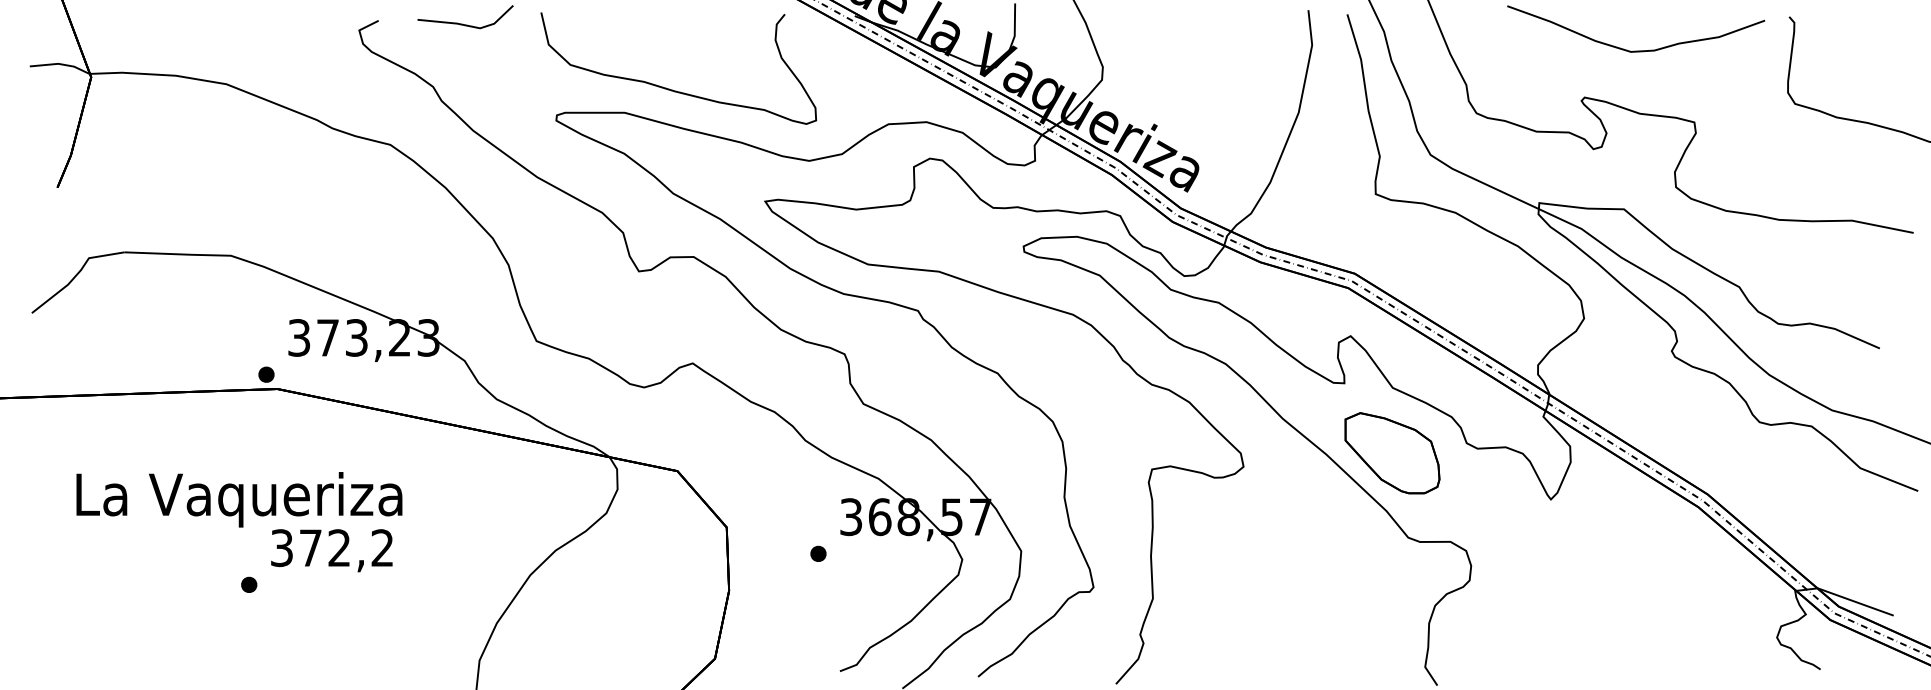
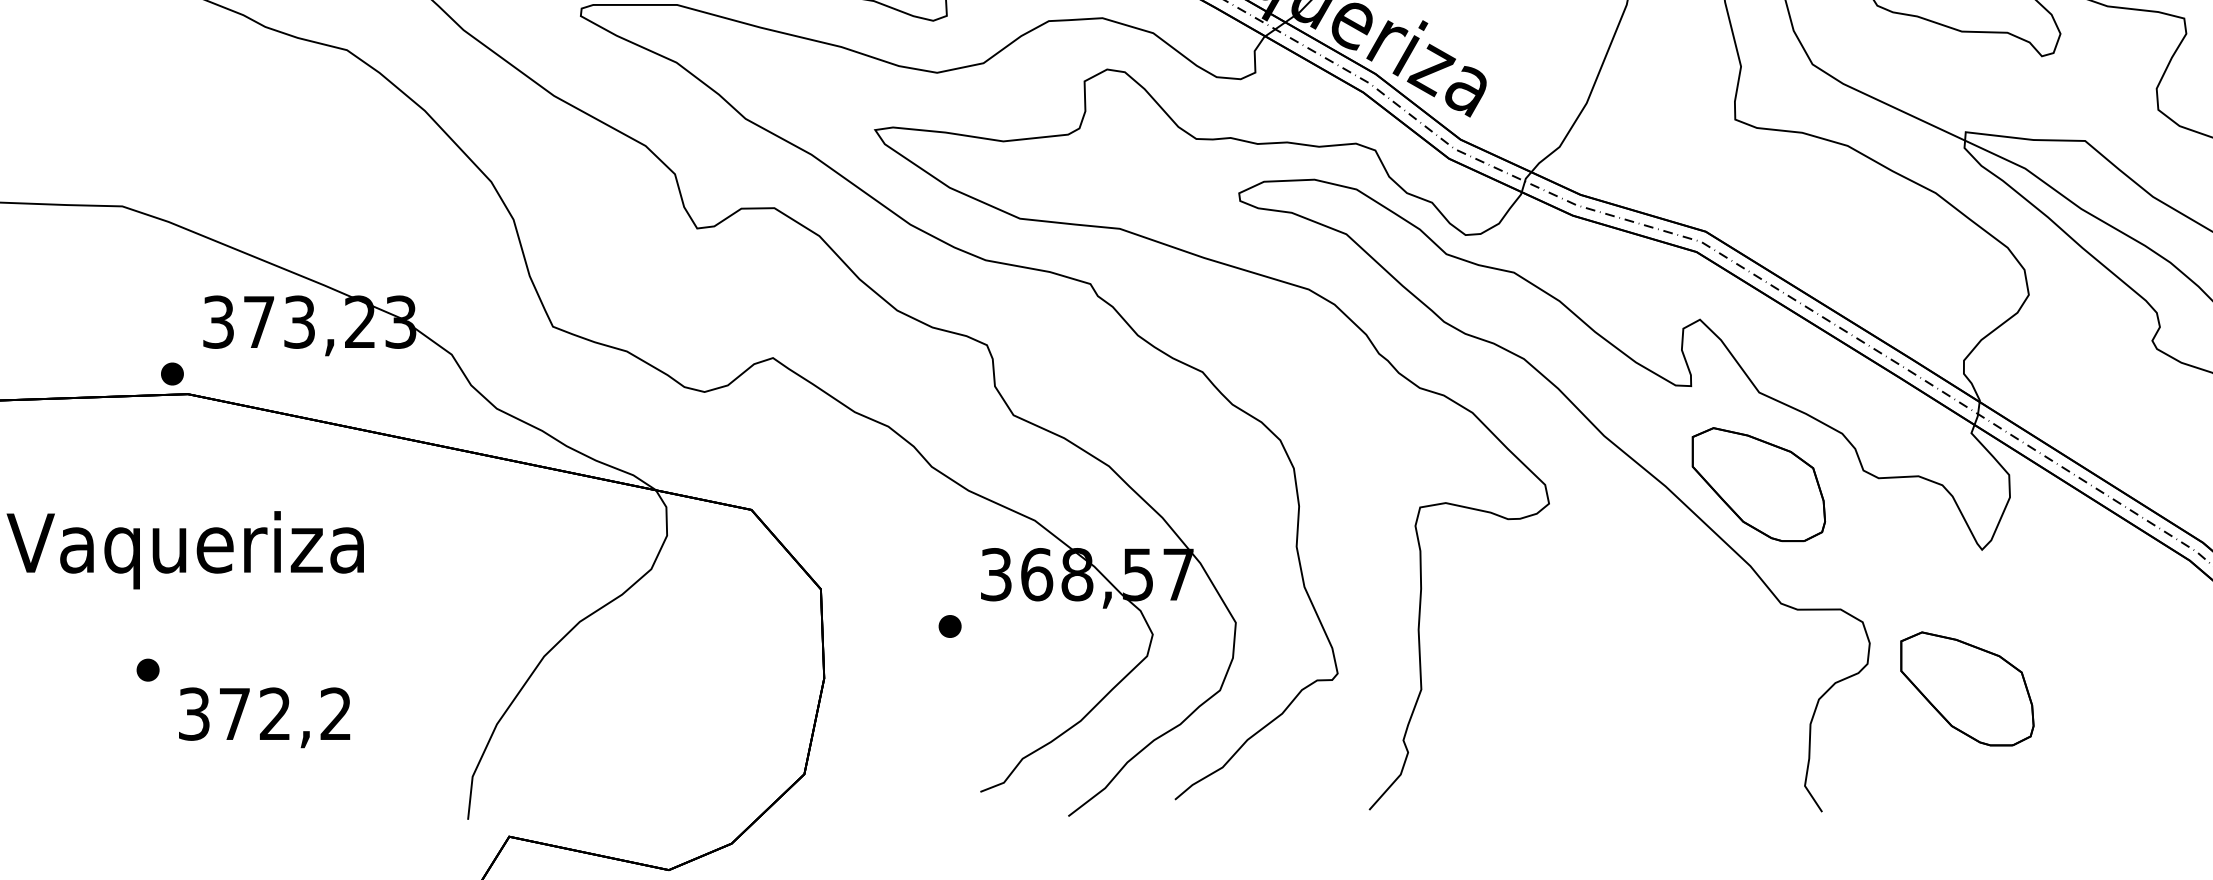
text: (331, 550) -> (264, 717), moved
part: (1540, 598) -> (1967, 689), added

